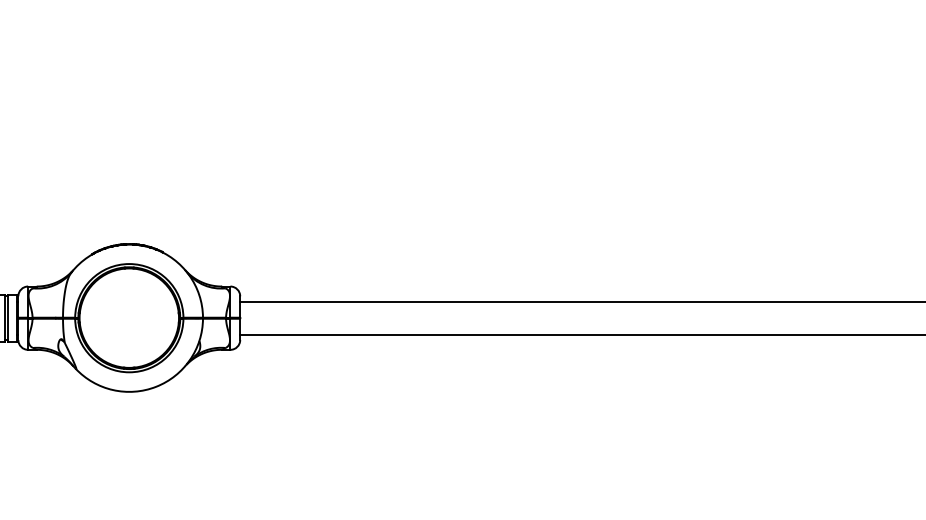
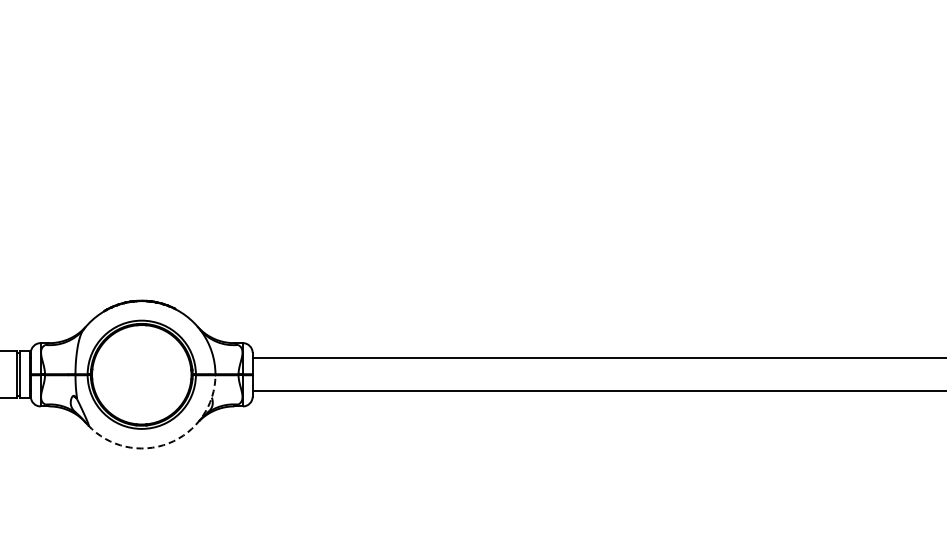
arc: (156, 386) -> (168, 443), solid -> dashed

